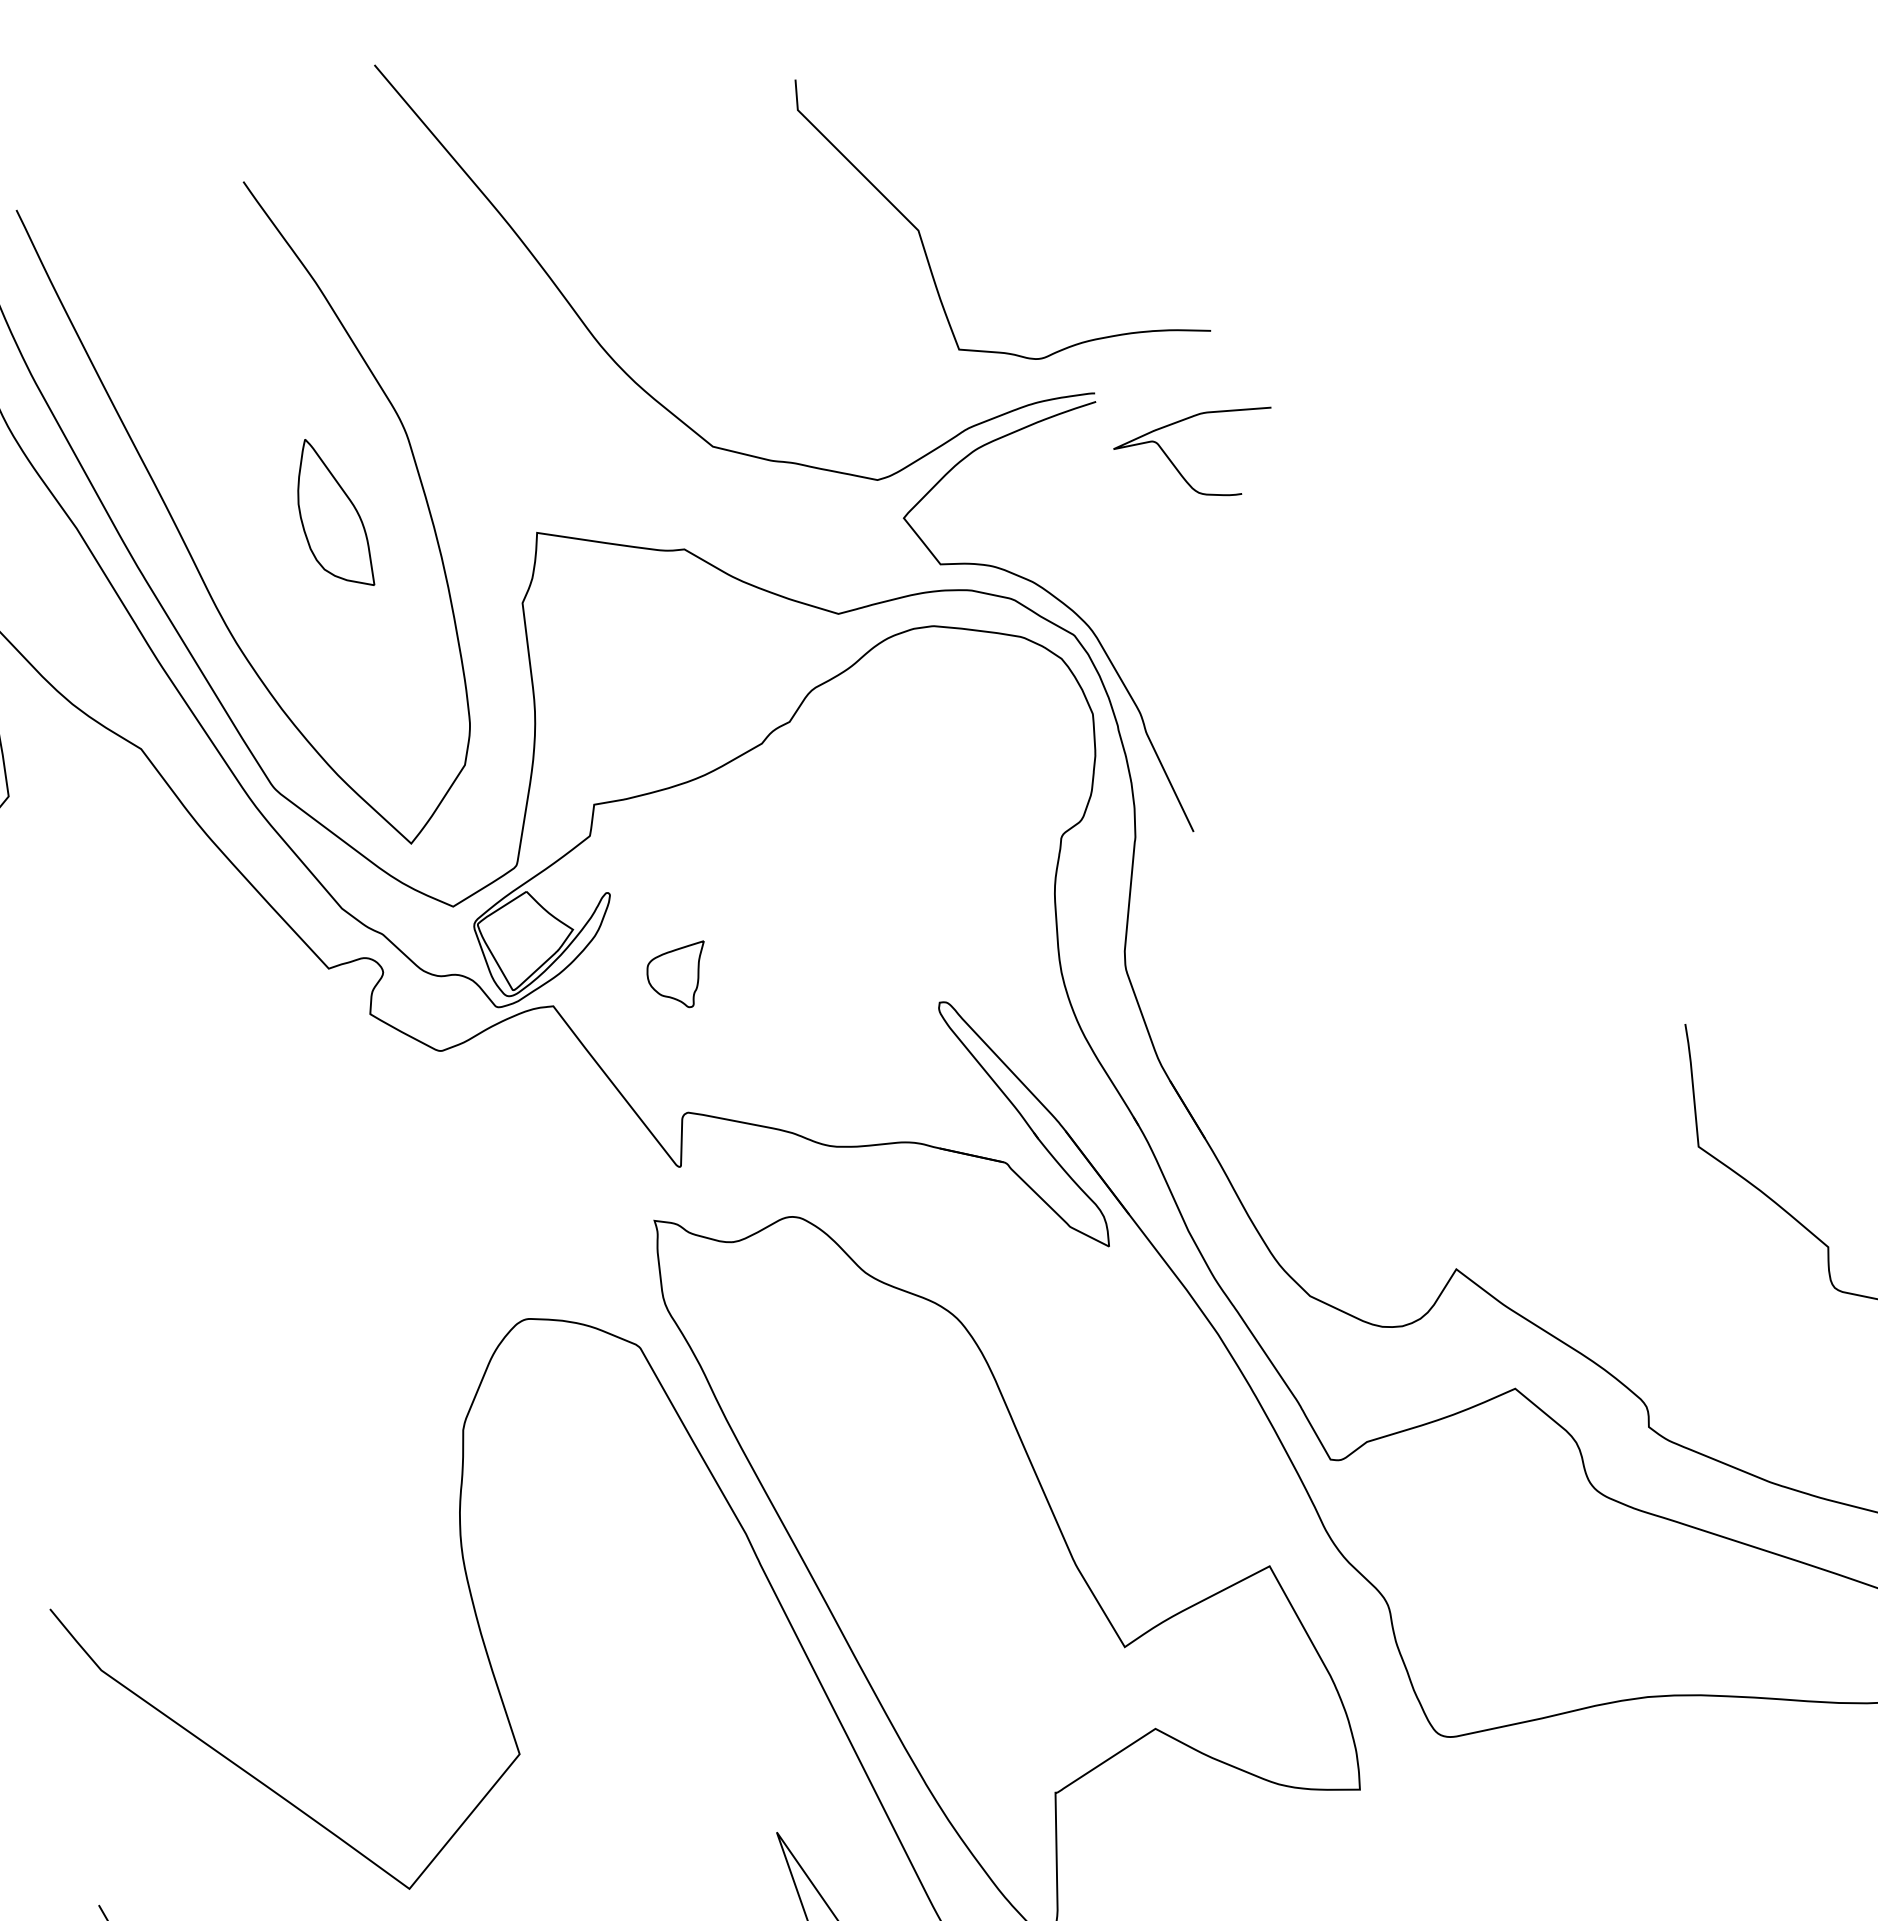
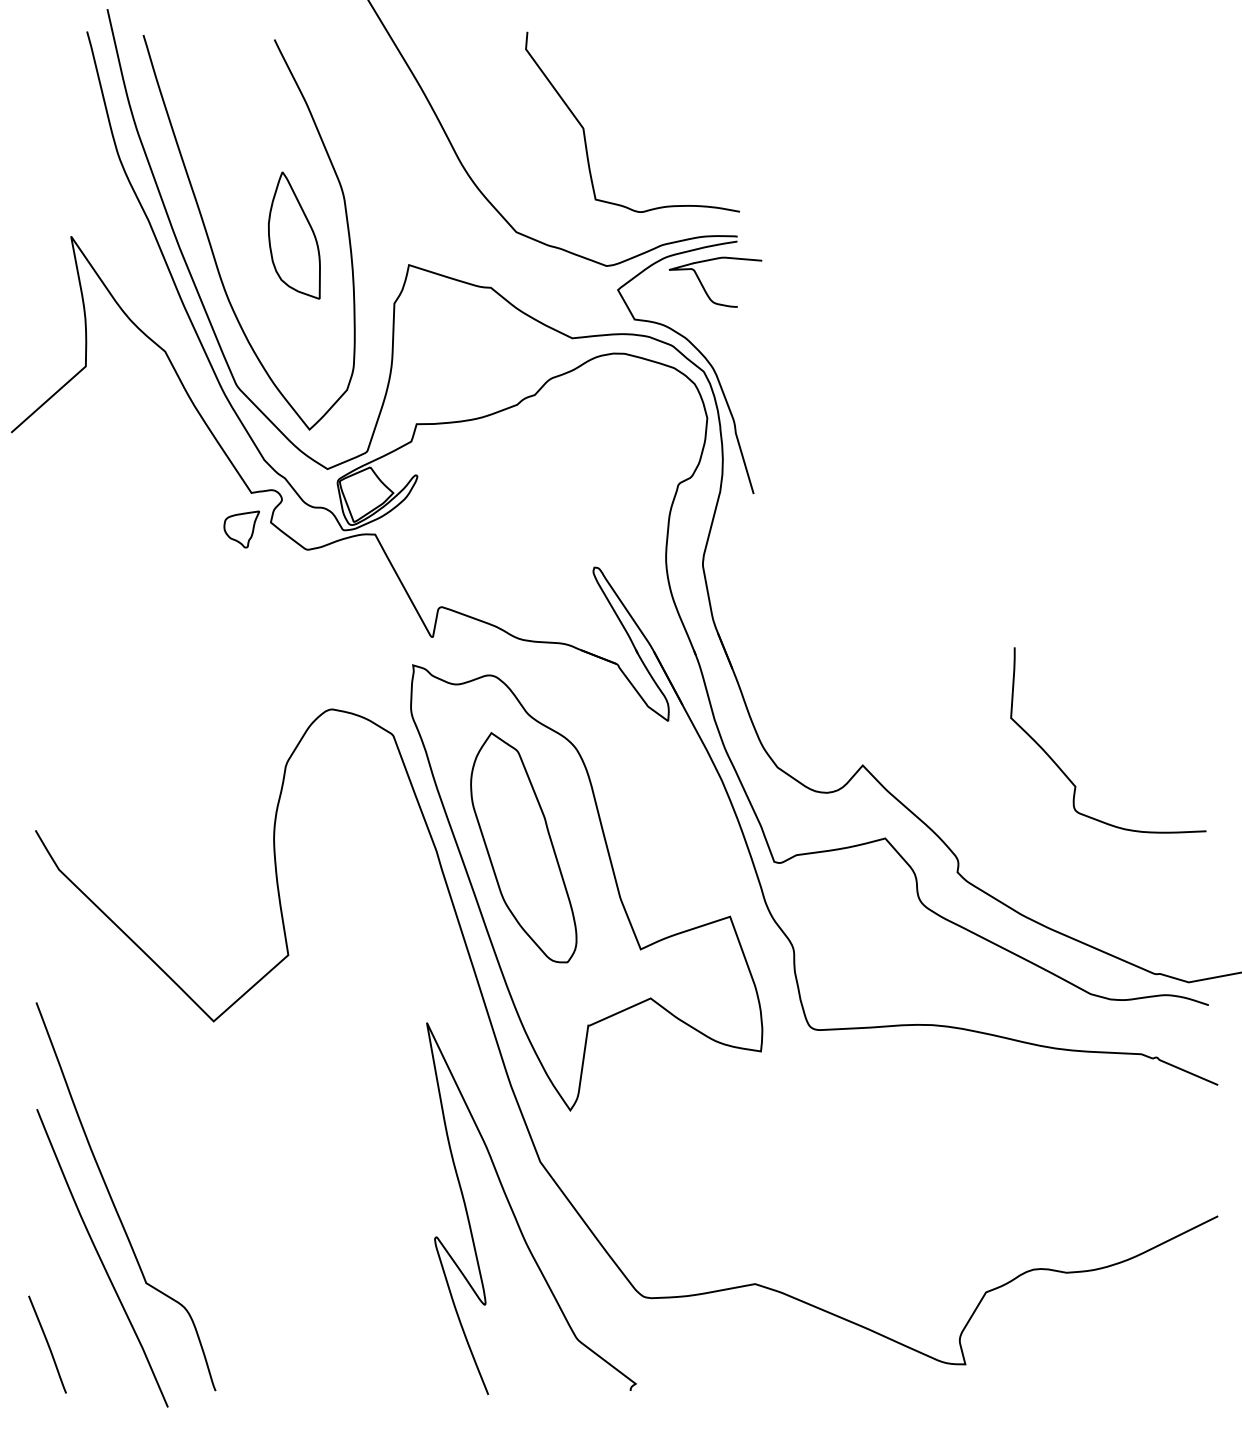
curve: (920, 230) -> (584, 128), moved
curve: (1179, 469) -> (704, 287), moved
part: (331, 513) -> (294, 235), size x1.43
part: (678, 977) -> (241, 529), moved
part: (894, 1504) -> (523, 847), added

